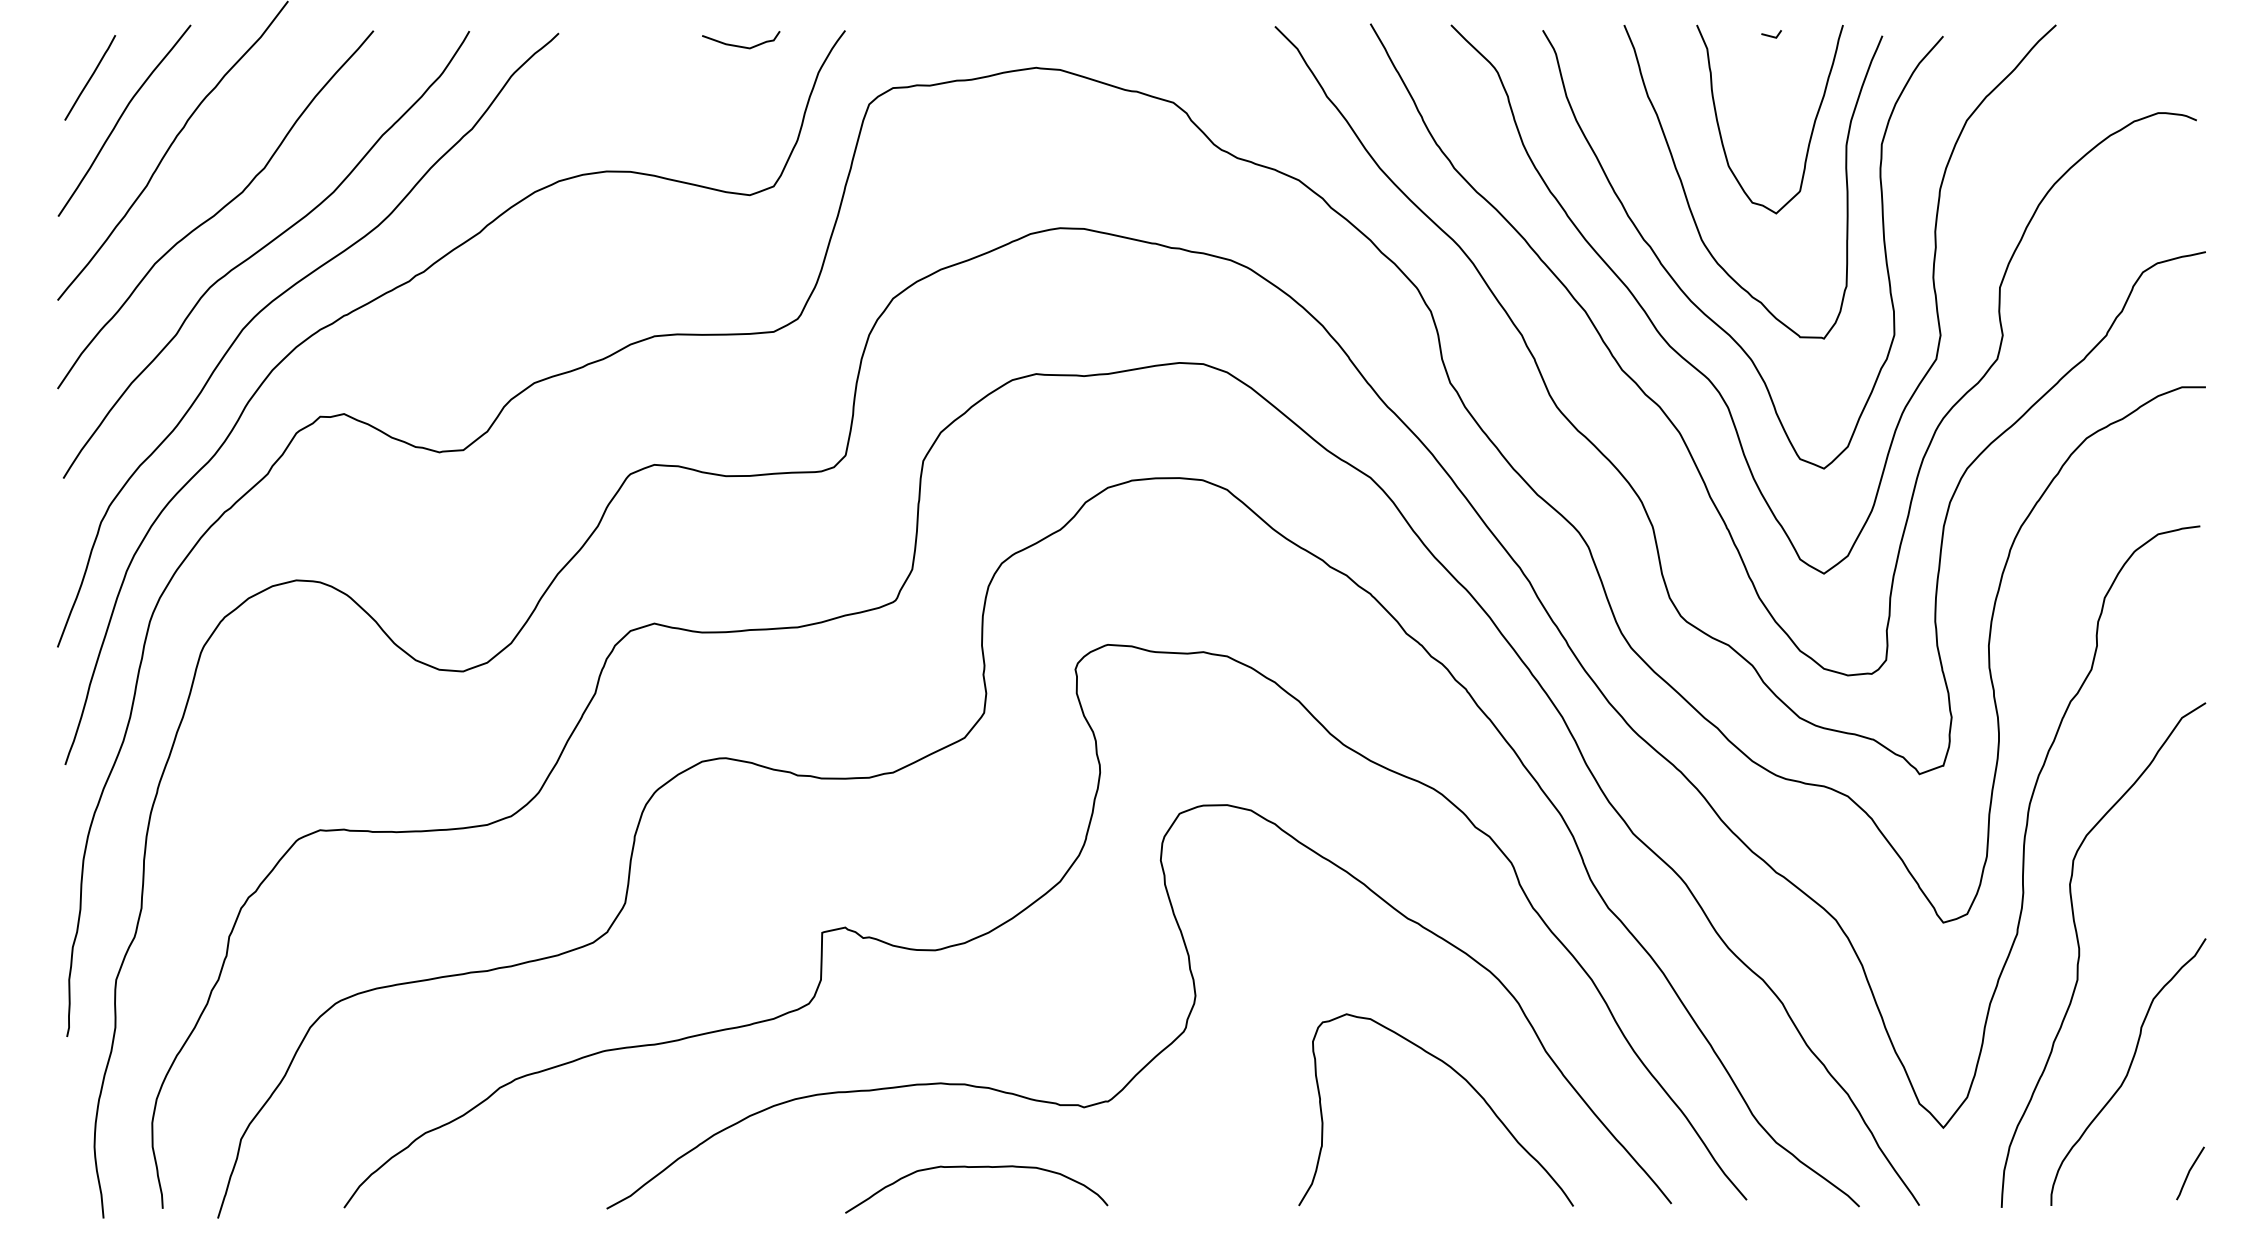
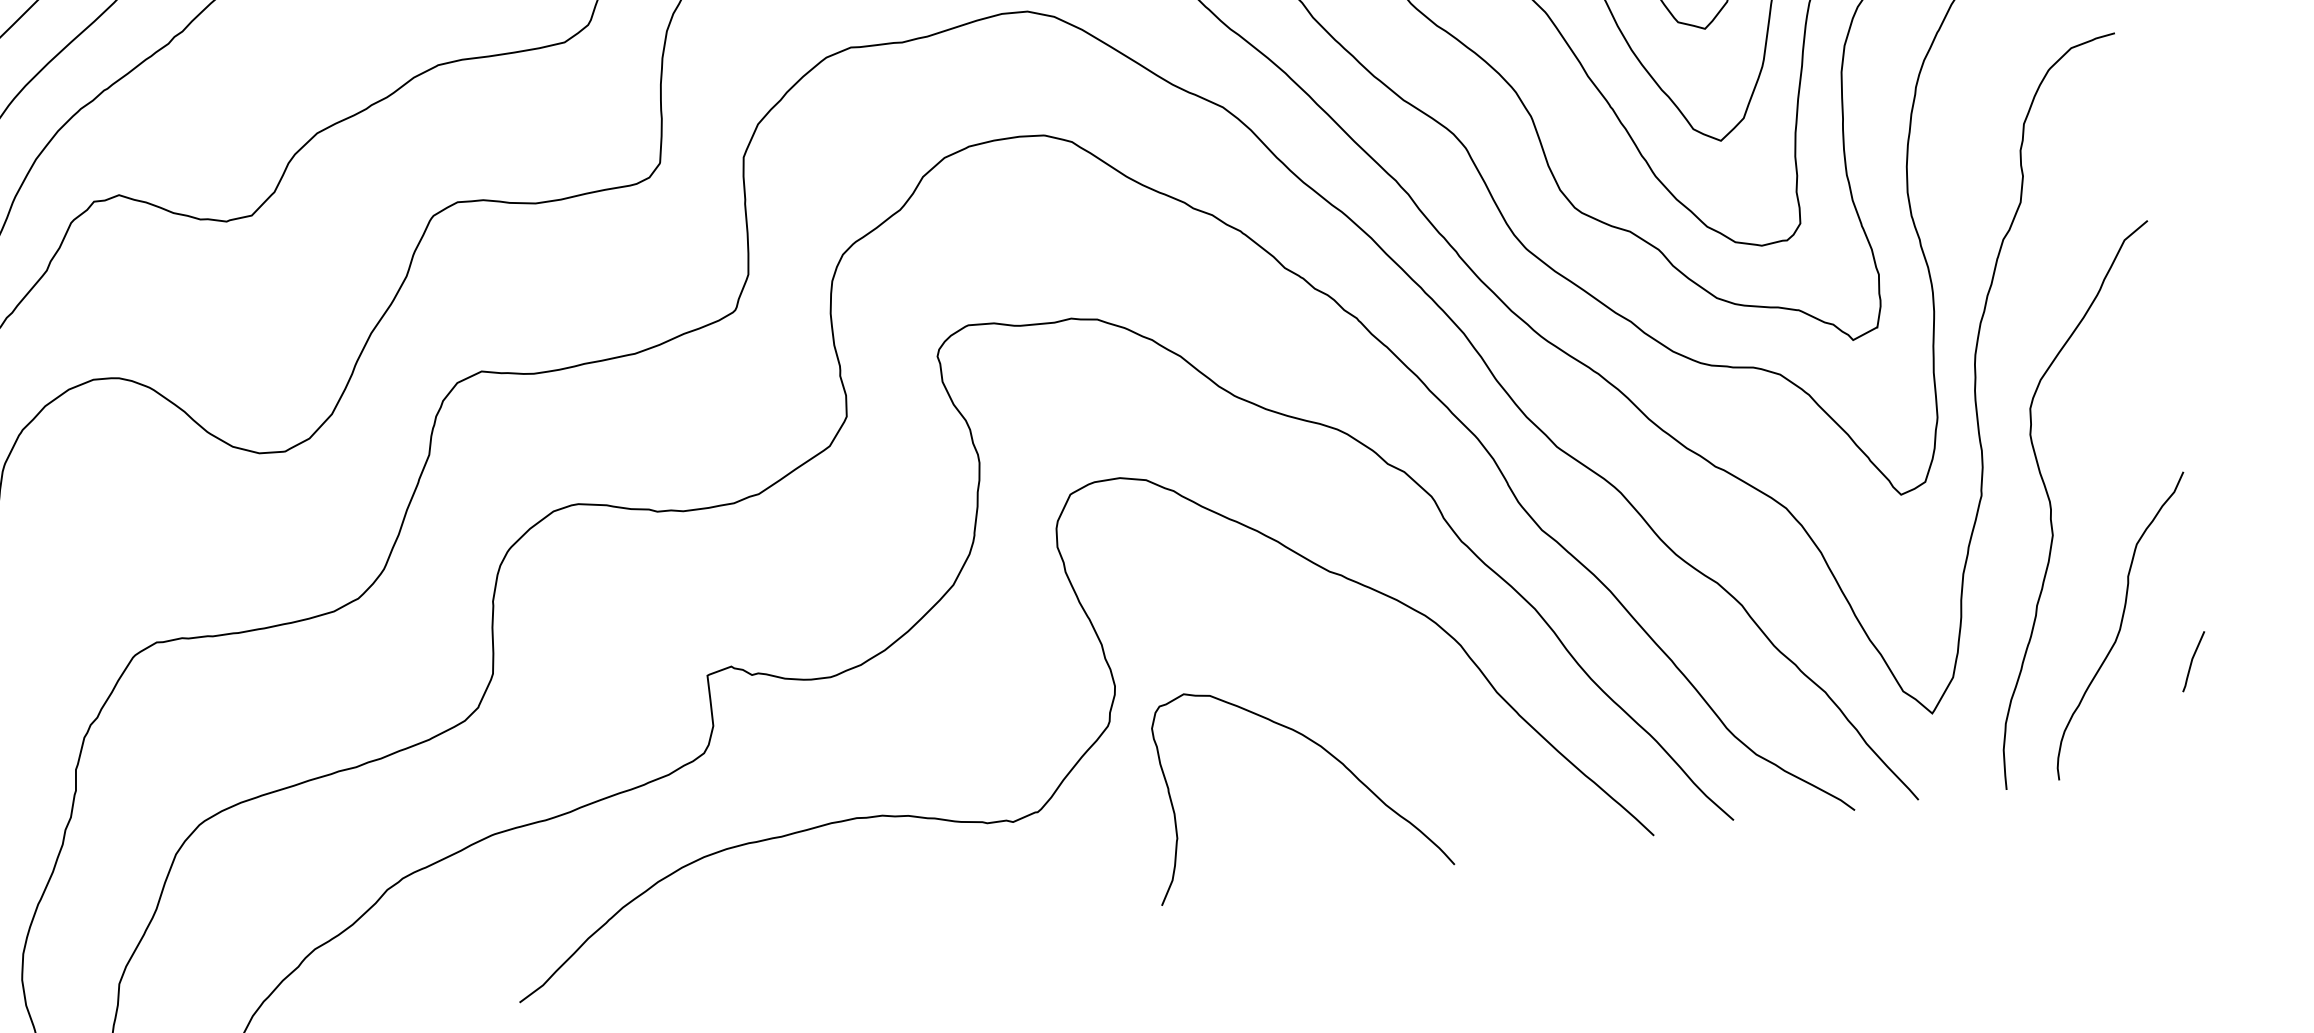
curve: (1464, 1080) -> (1319, 747), moved
curve: (976, 1167) -> (907, 902), removed
line: (2189, 1173) -> (2192, 661), moved

